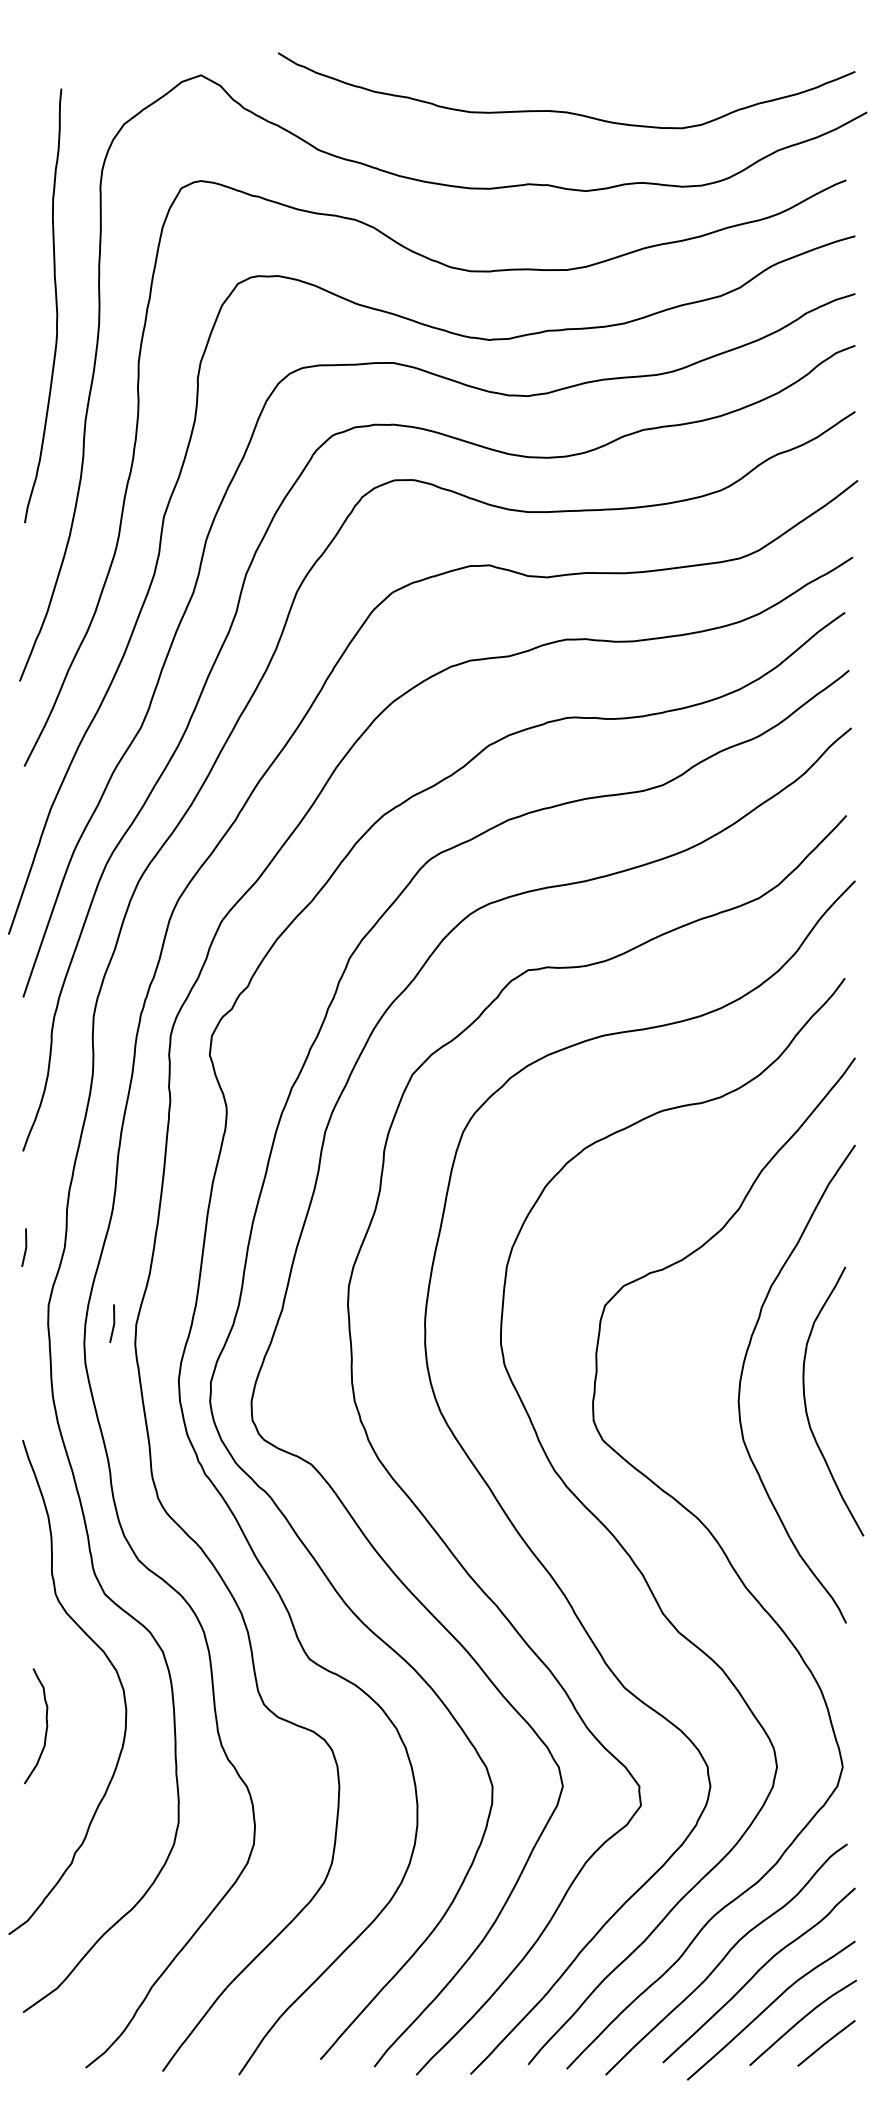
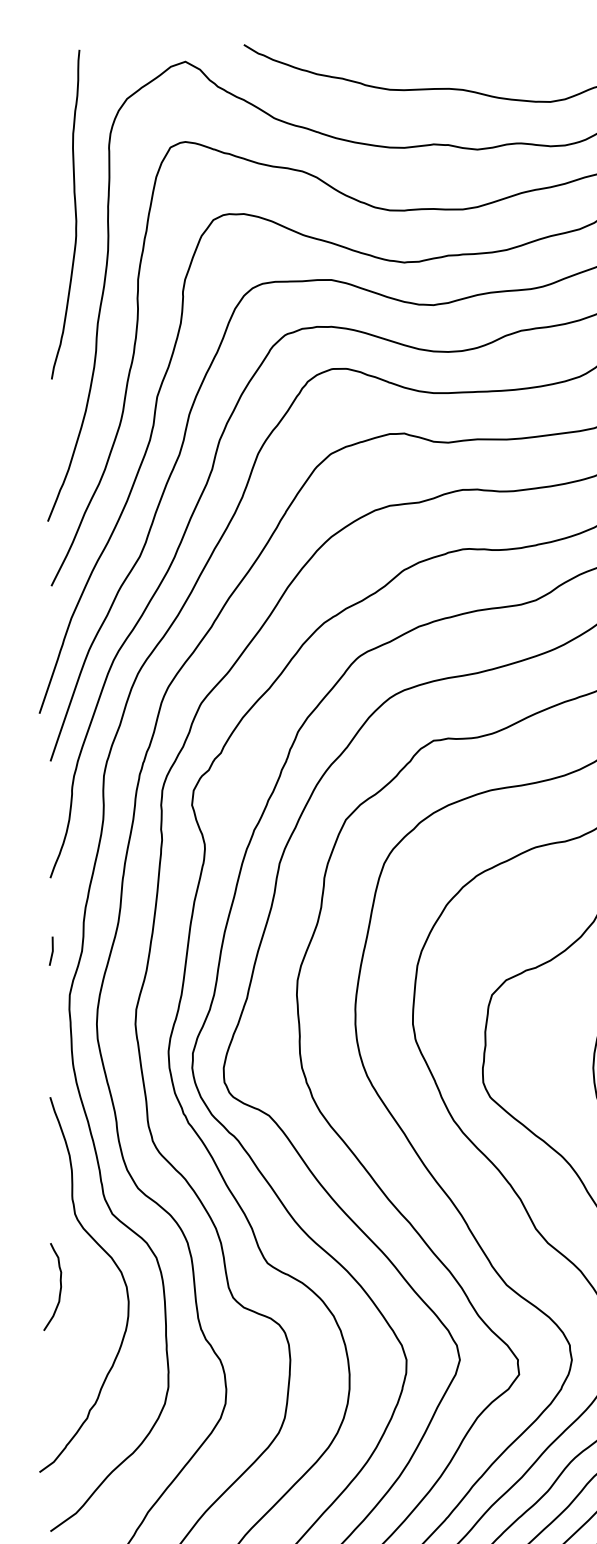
curve: (55, 305) -> (75, 214), moved
line: (113, 1323) -> (119, 1008), removed
curve: (45, 1729) -> (59, 1289), moved

